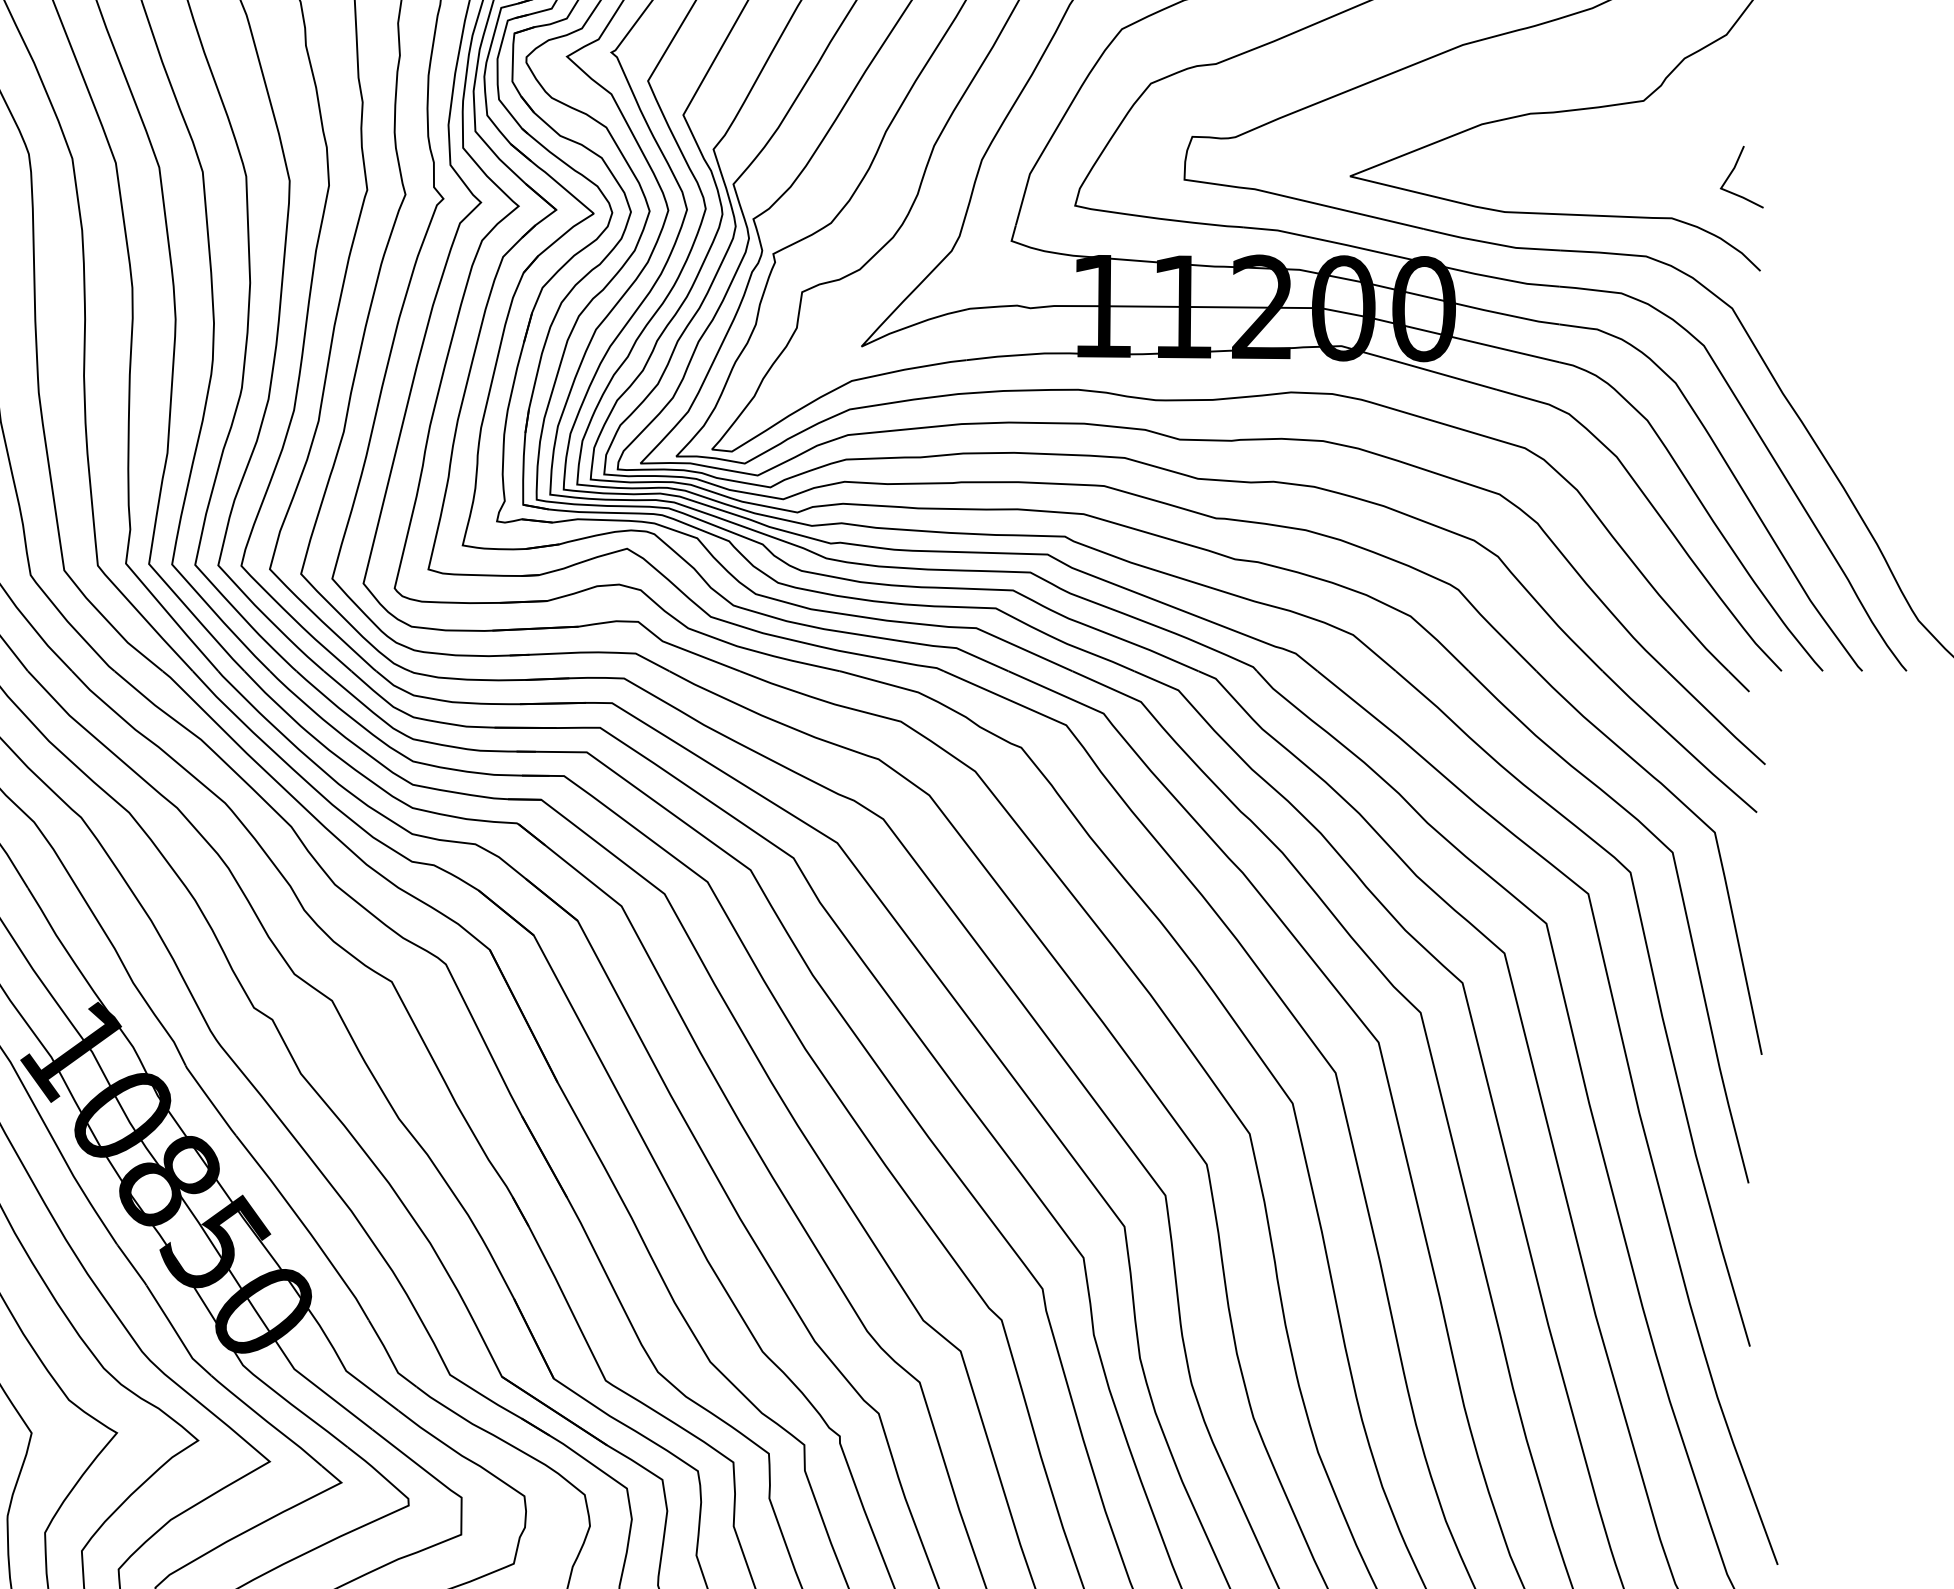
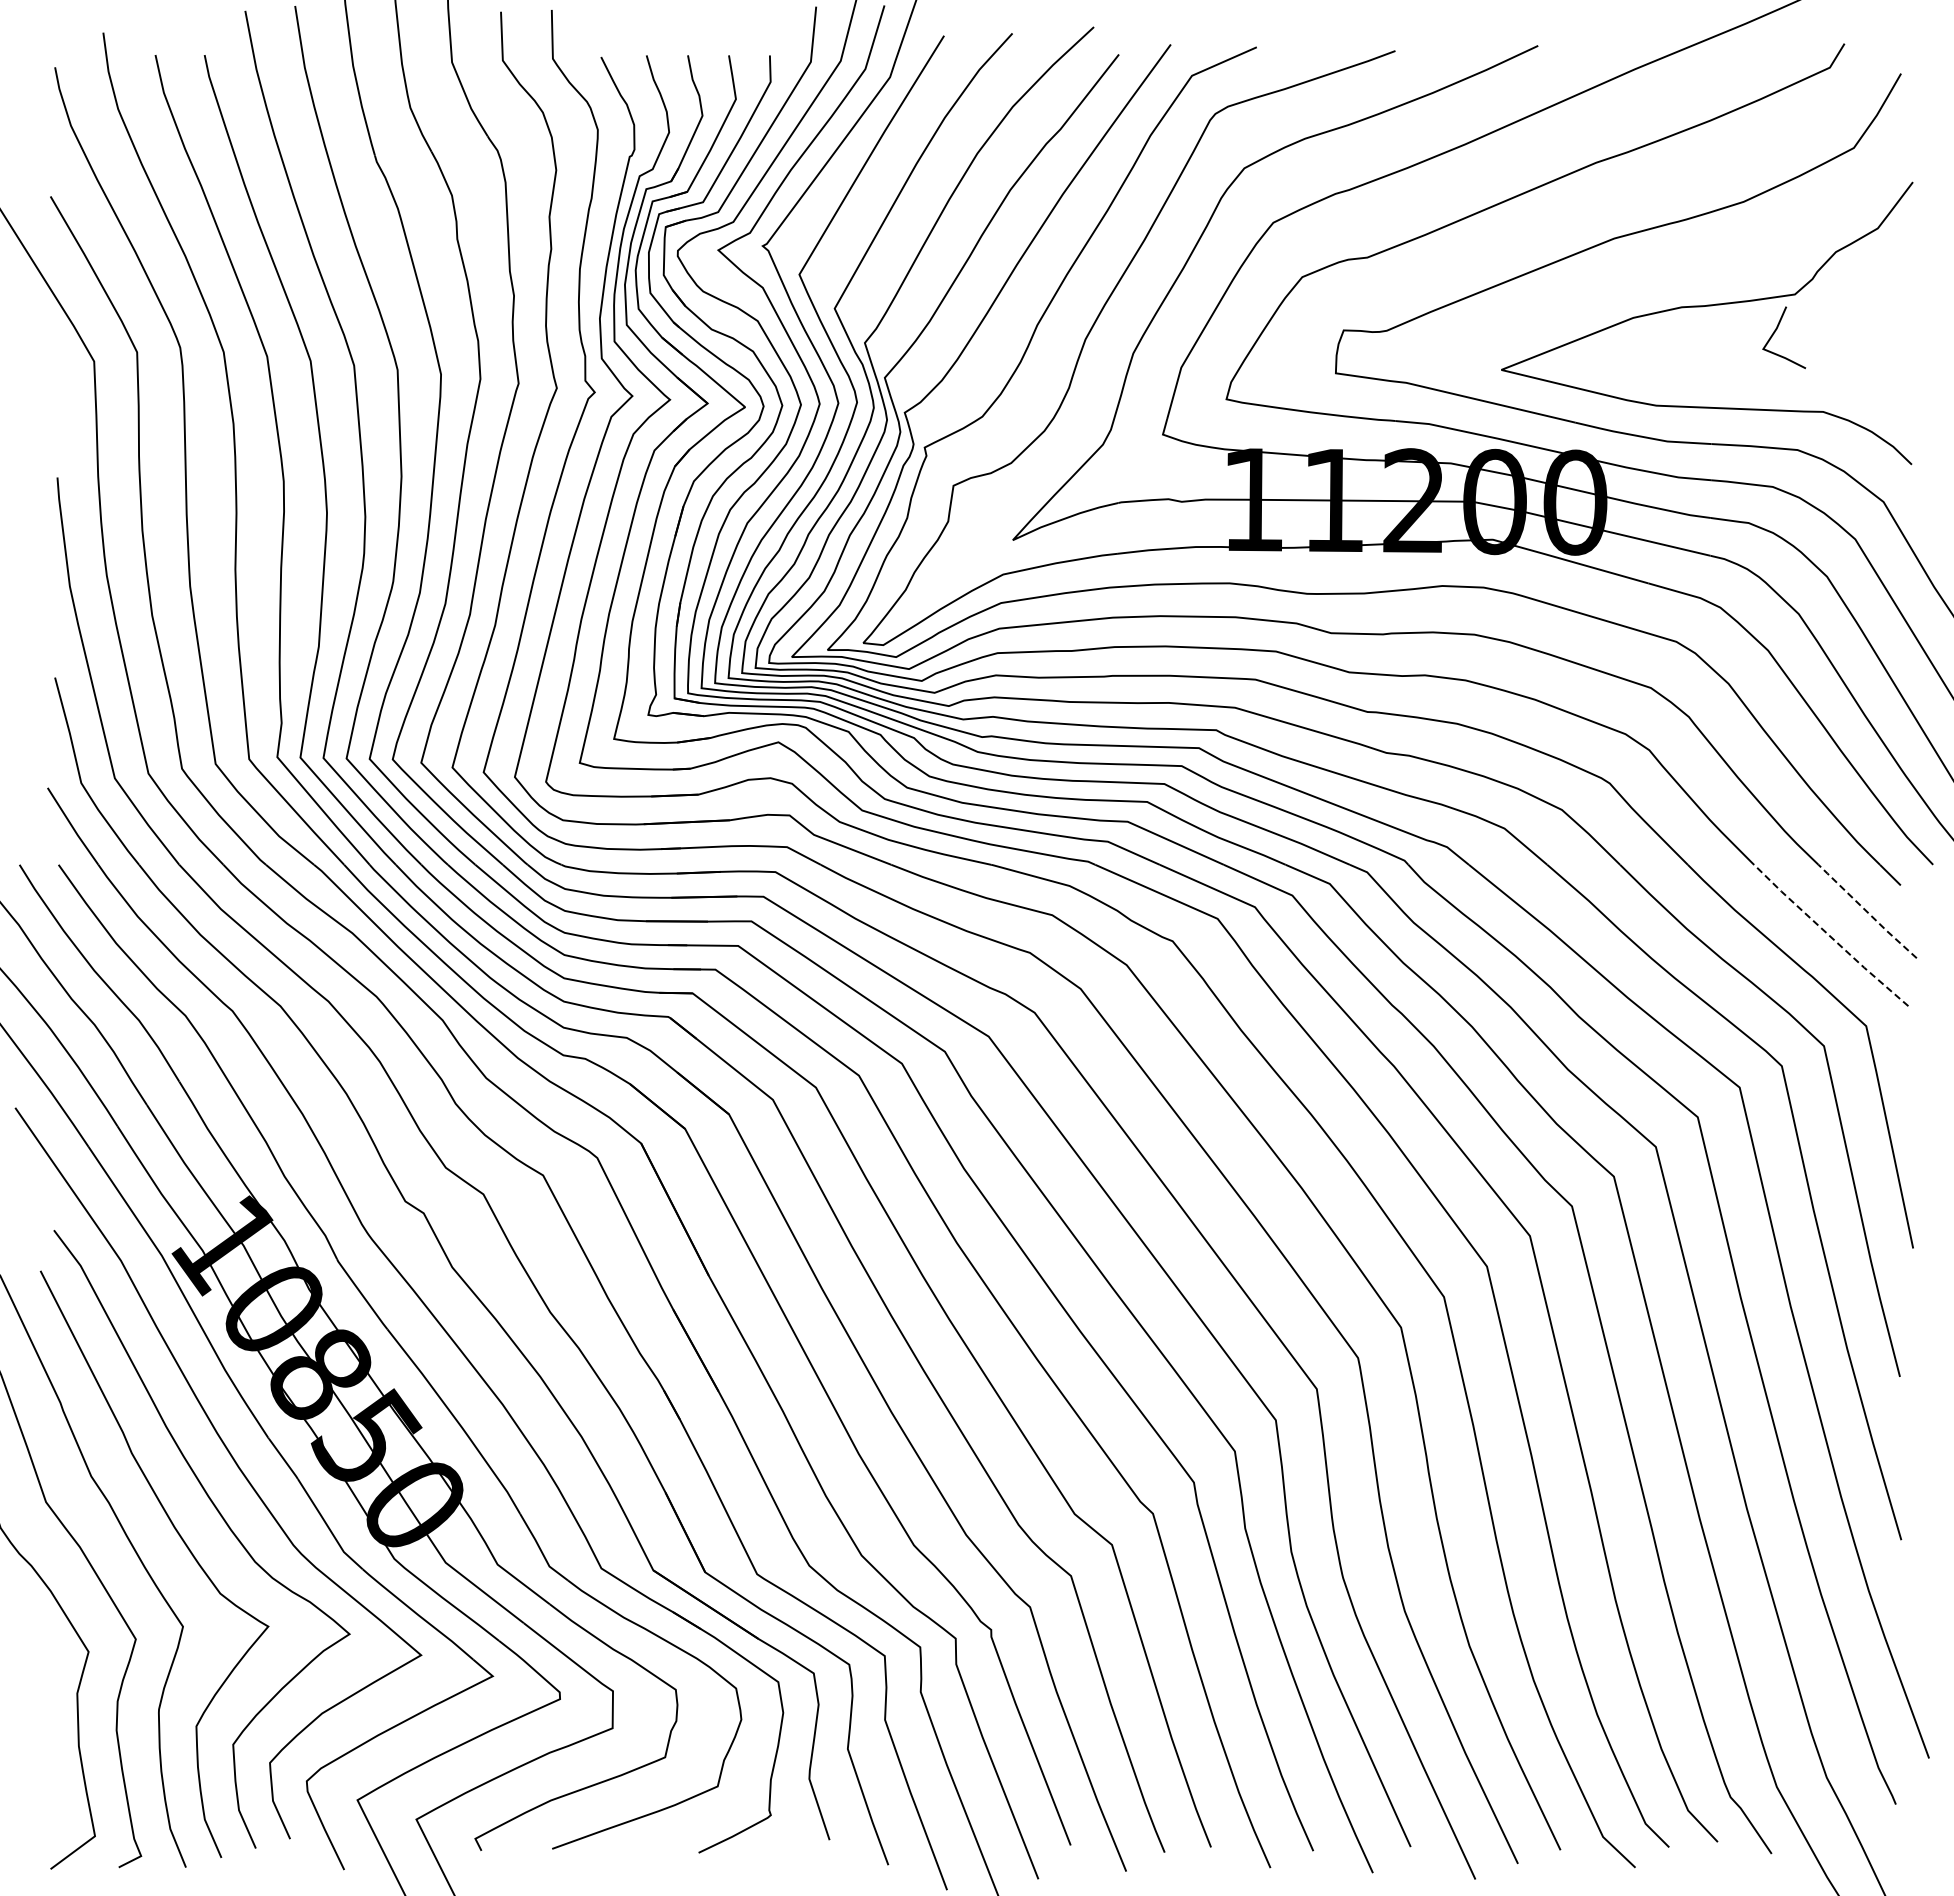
line: (1733, 171) -> (1775, 332), moved
line: (1716, 718) -> (1867, 912), solid -> dashed
line: (1678, 742) -> (1829, 936), solid -> dashed

